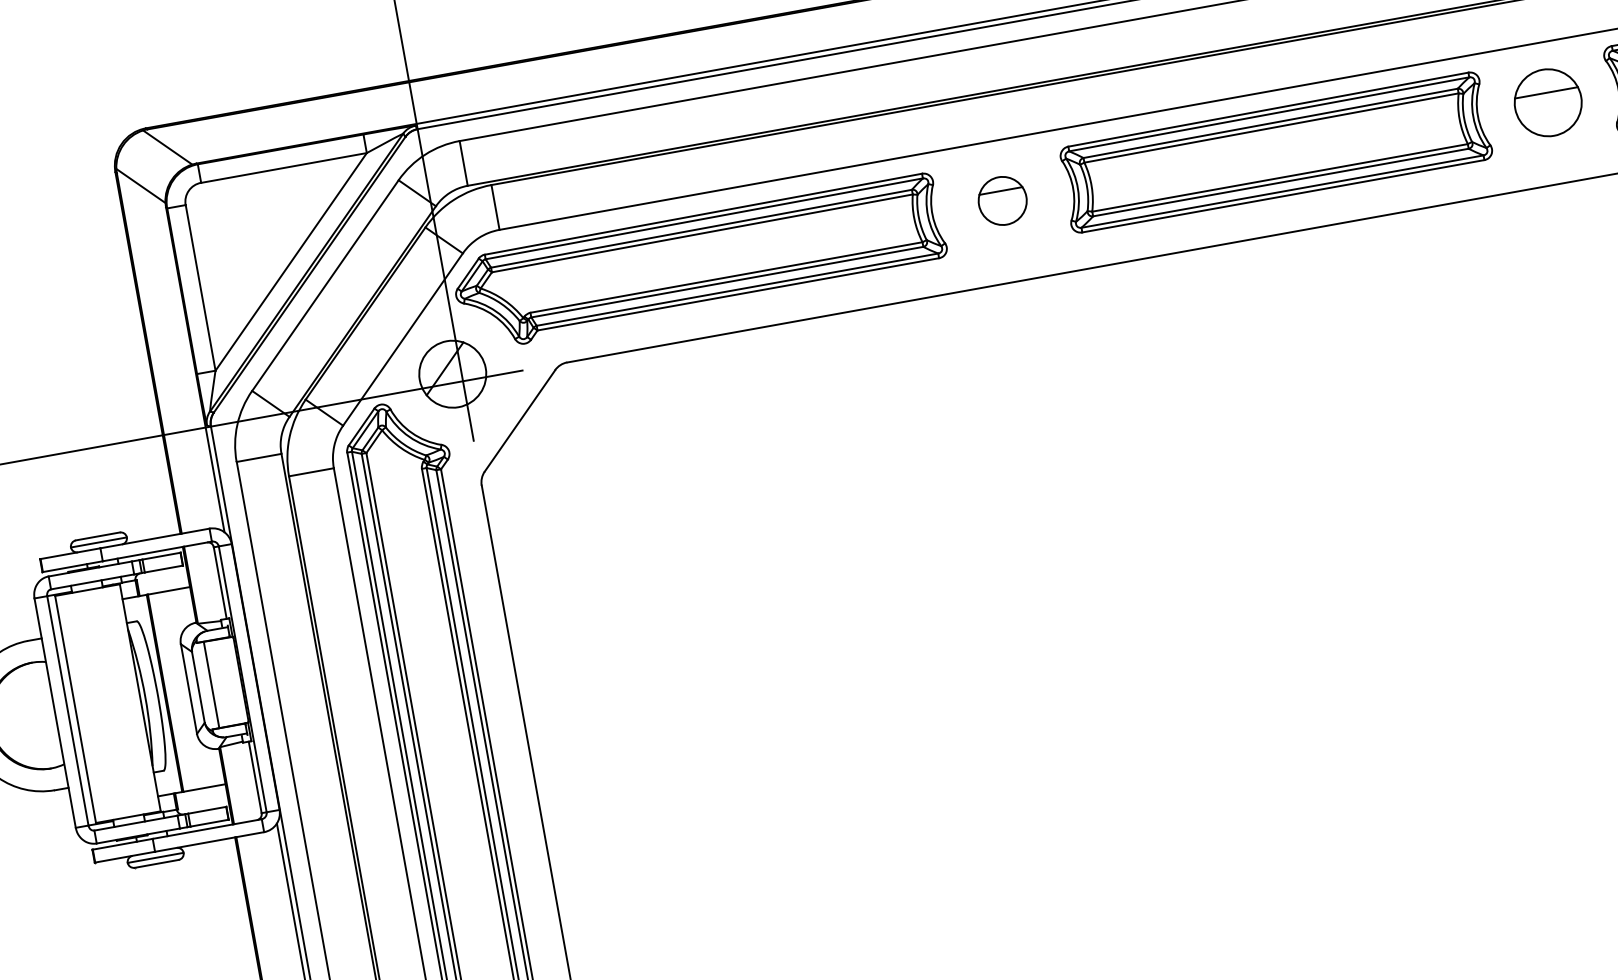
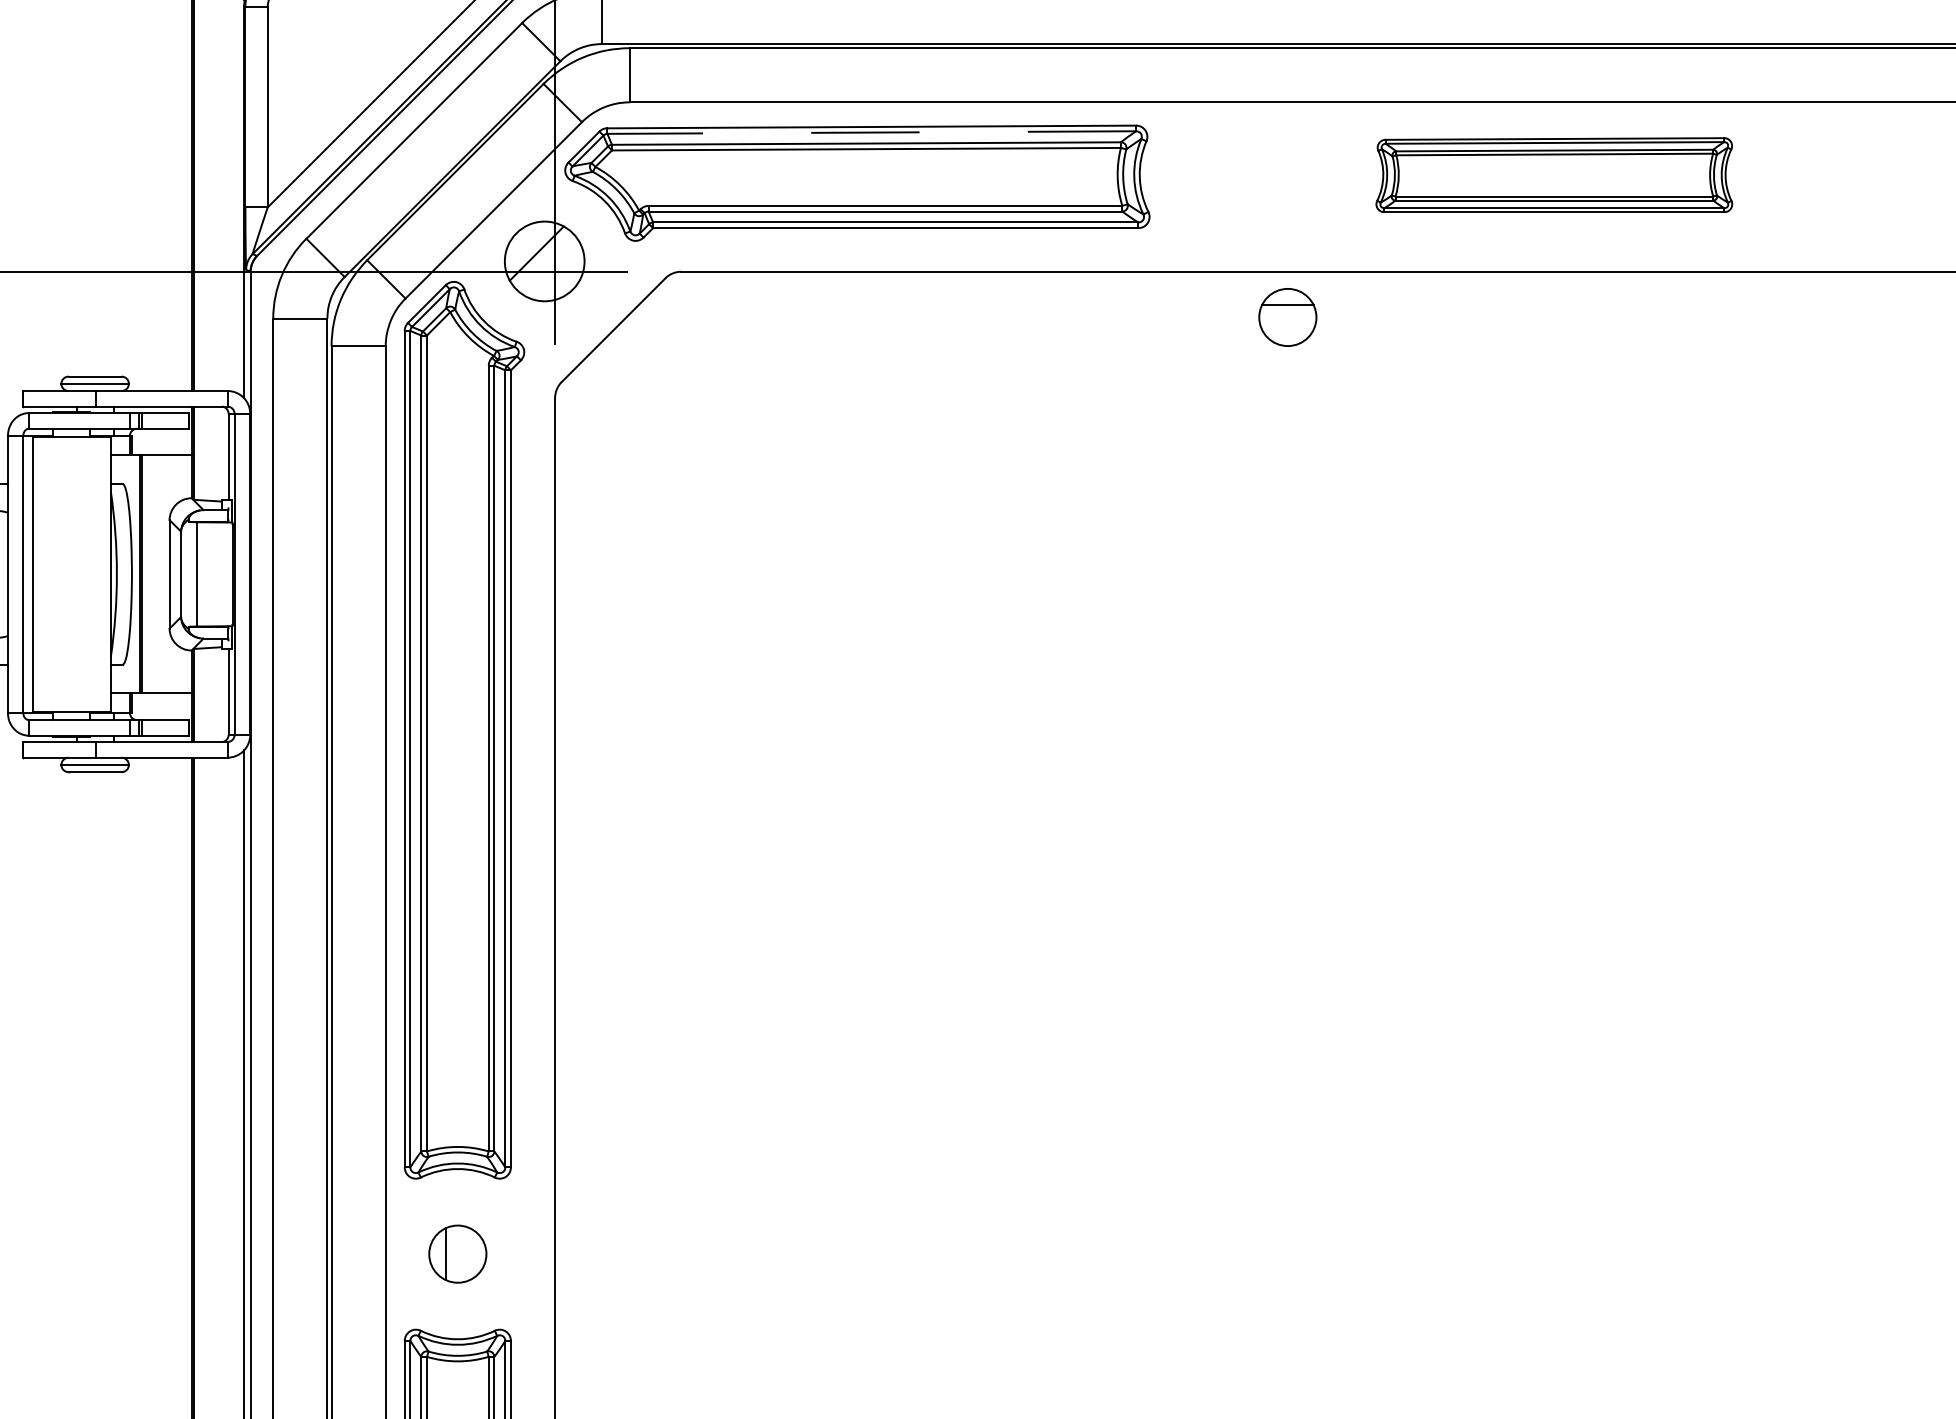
part: (1547, 102) -> (1883, 174), removed
part: (1275, 151) -> (1554, 174), size x0.7
part: (1002, 201) -> (1287, 317), moved
line: (704, 218) -> (871, 132), solid -> dashed

